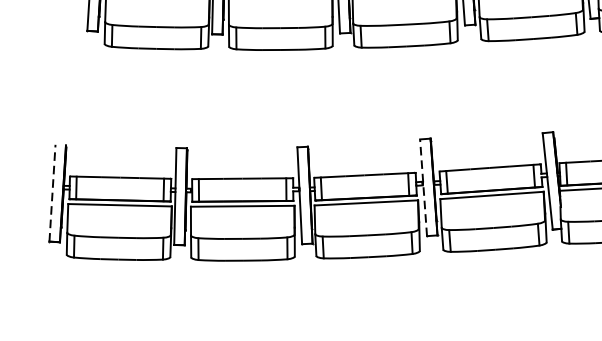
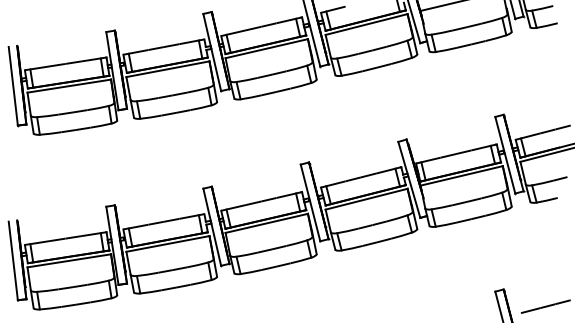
line: (423, 187) -> (310, 202), dashed -> solid
line: (52, 192) -> (13, 260), dashed -> solid

